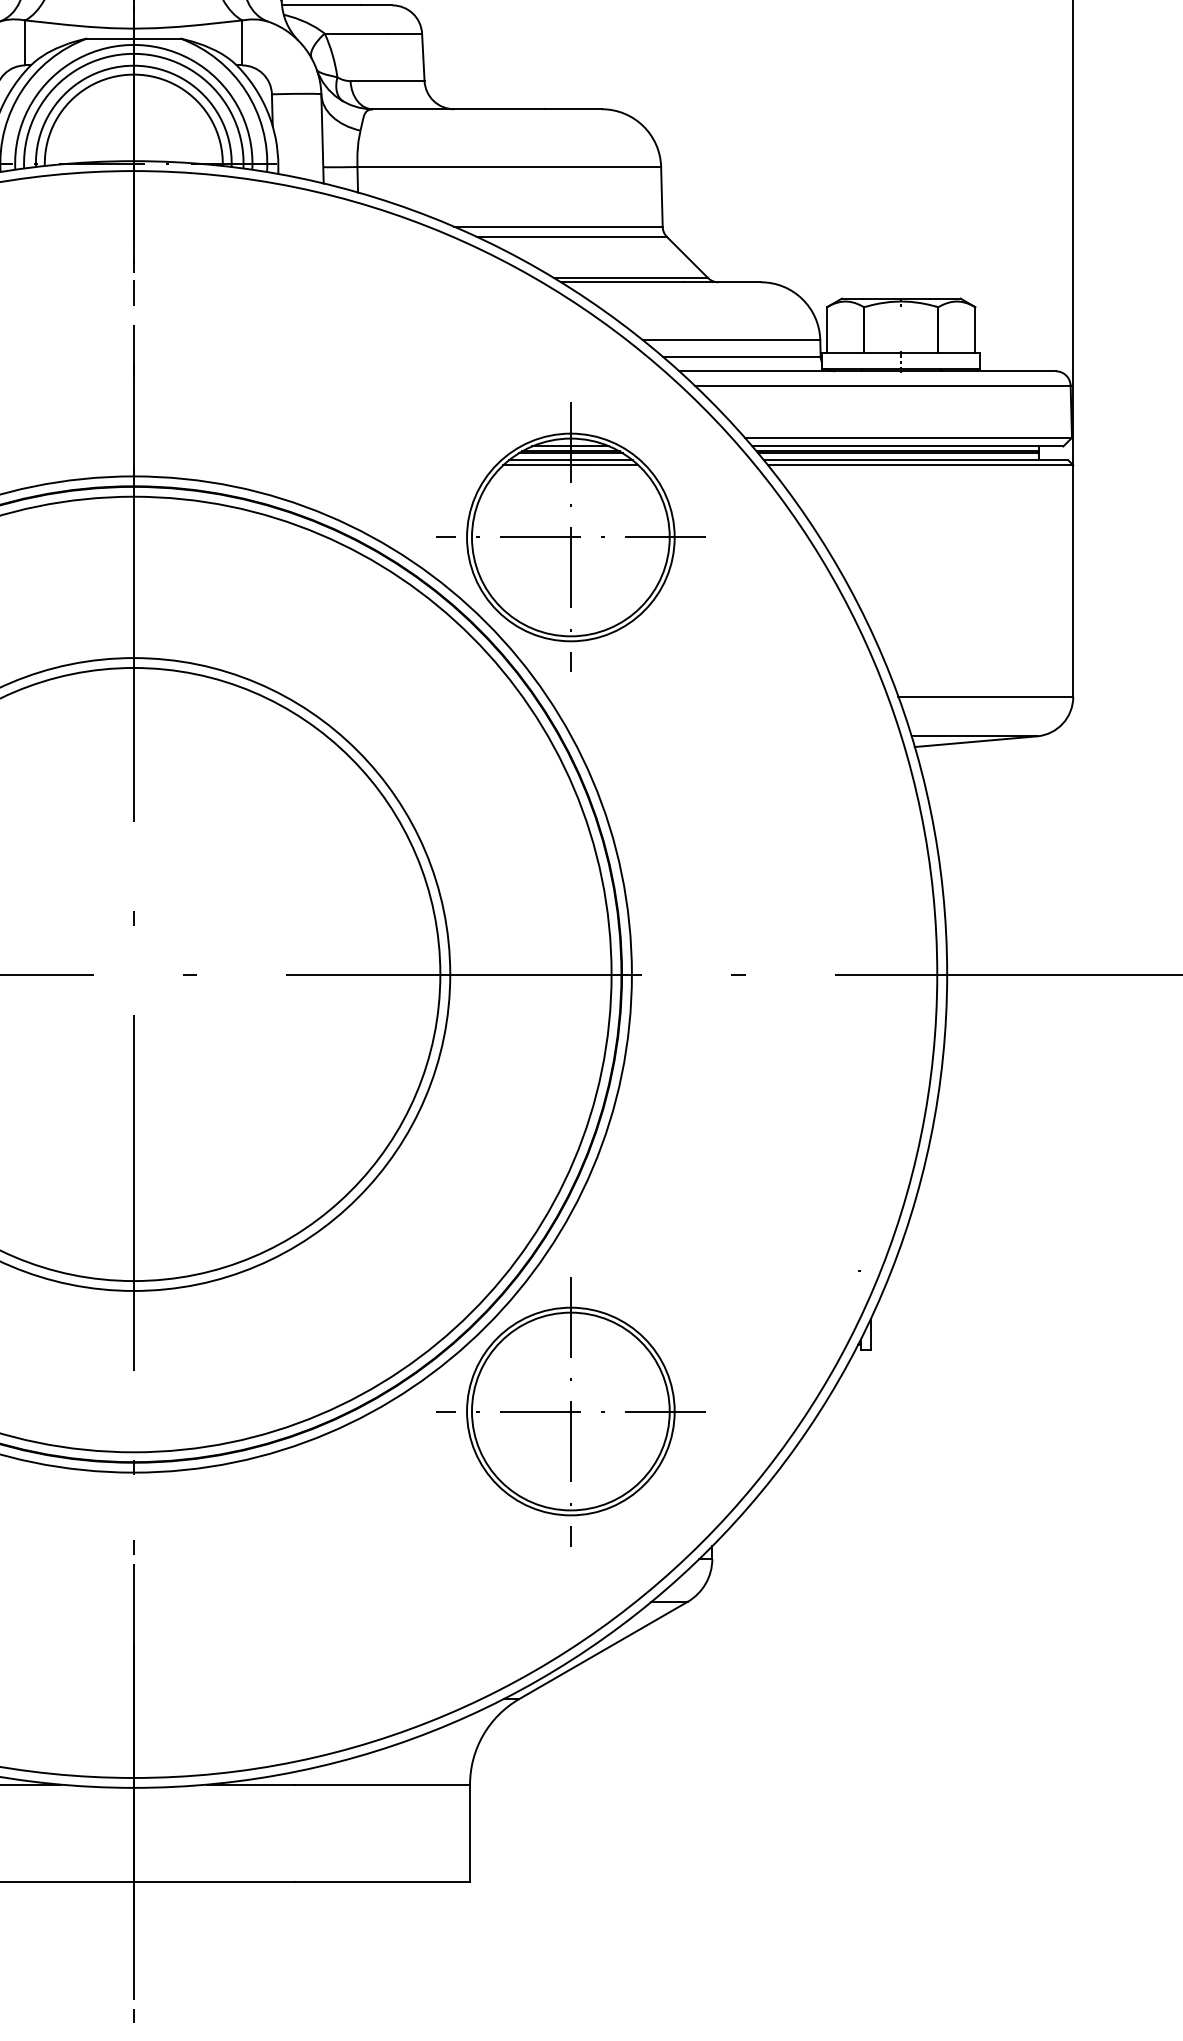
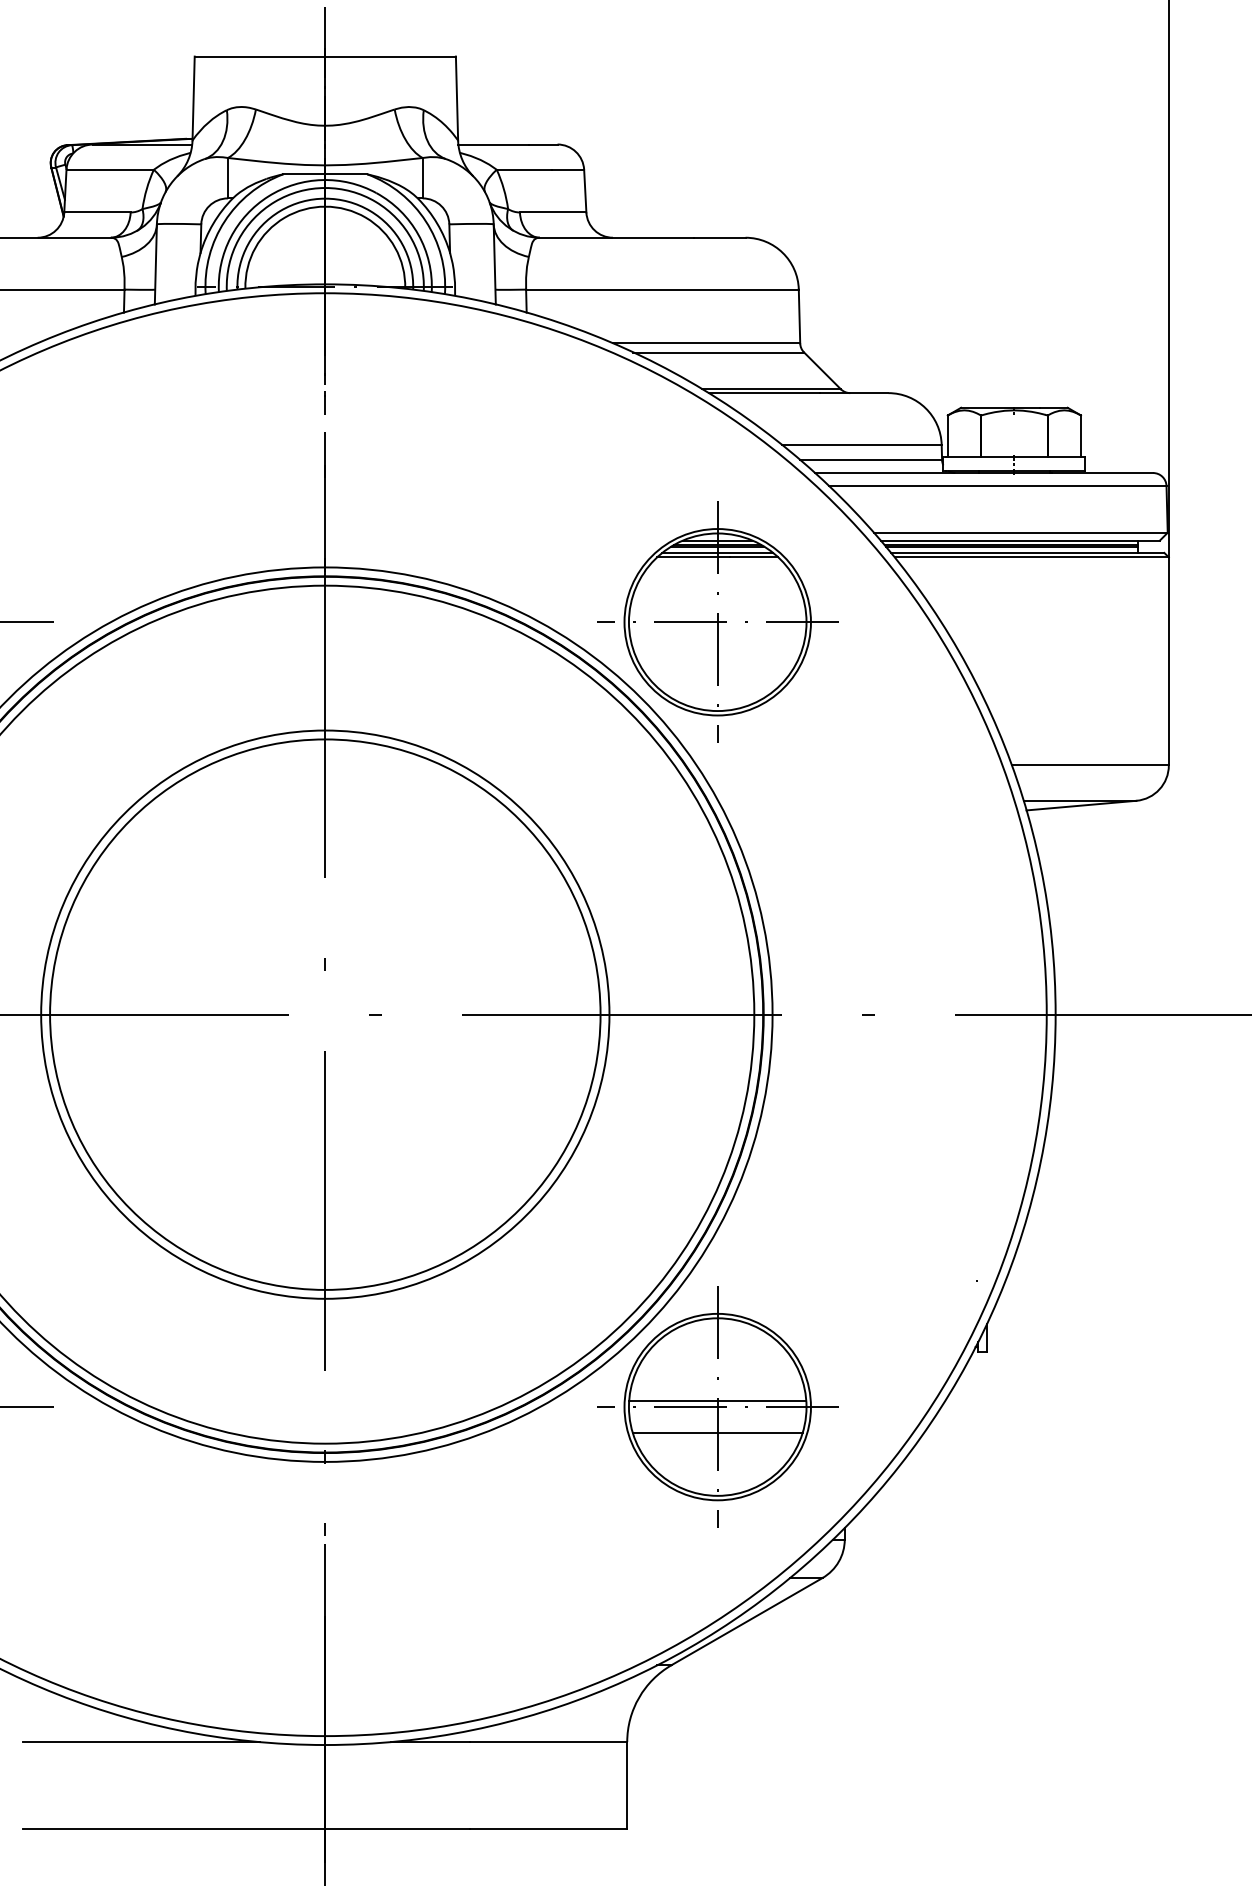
line: (570, 1405) -> (717, 1401), added
line: (570, 1439) -> (717, 1432), added

